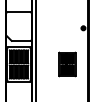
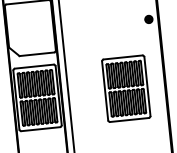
part: (67, 64) -> (126, 88), size x1.43

